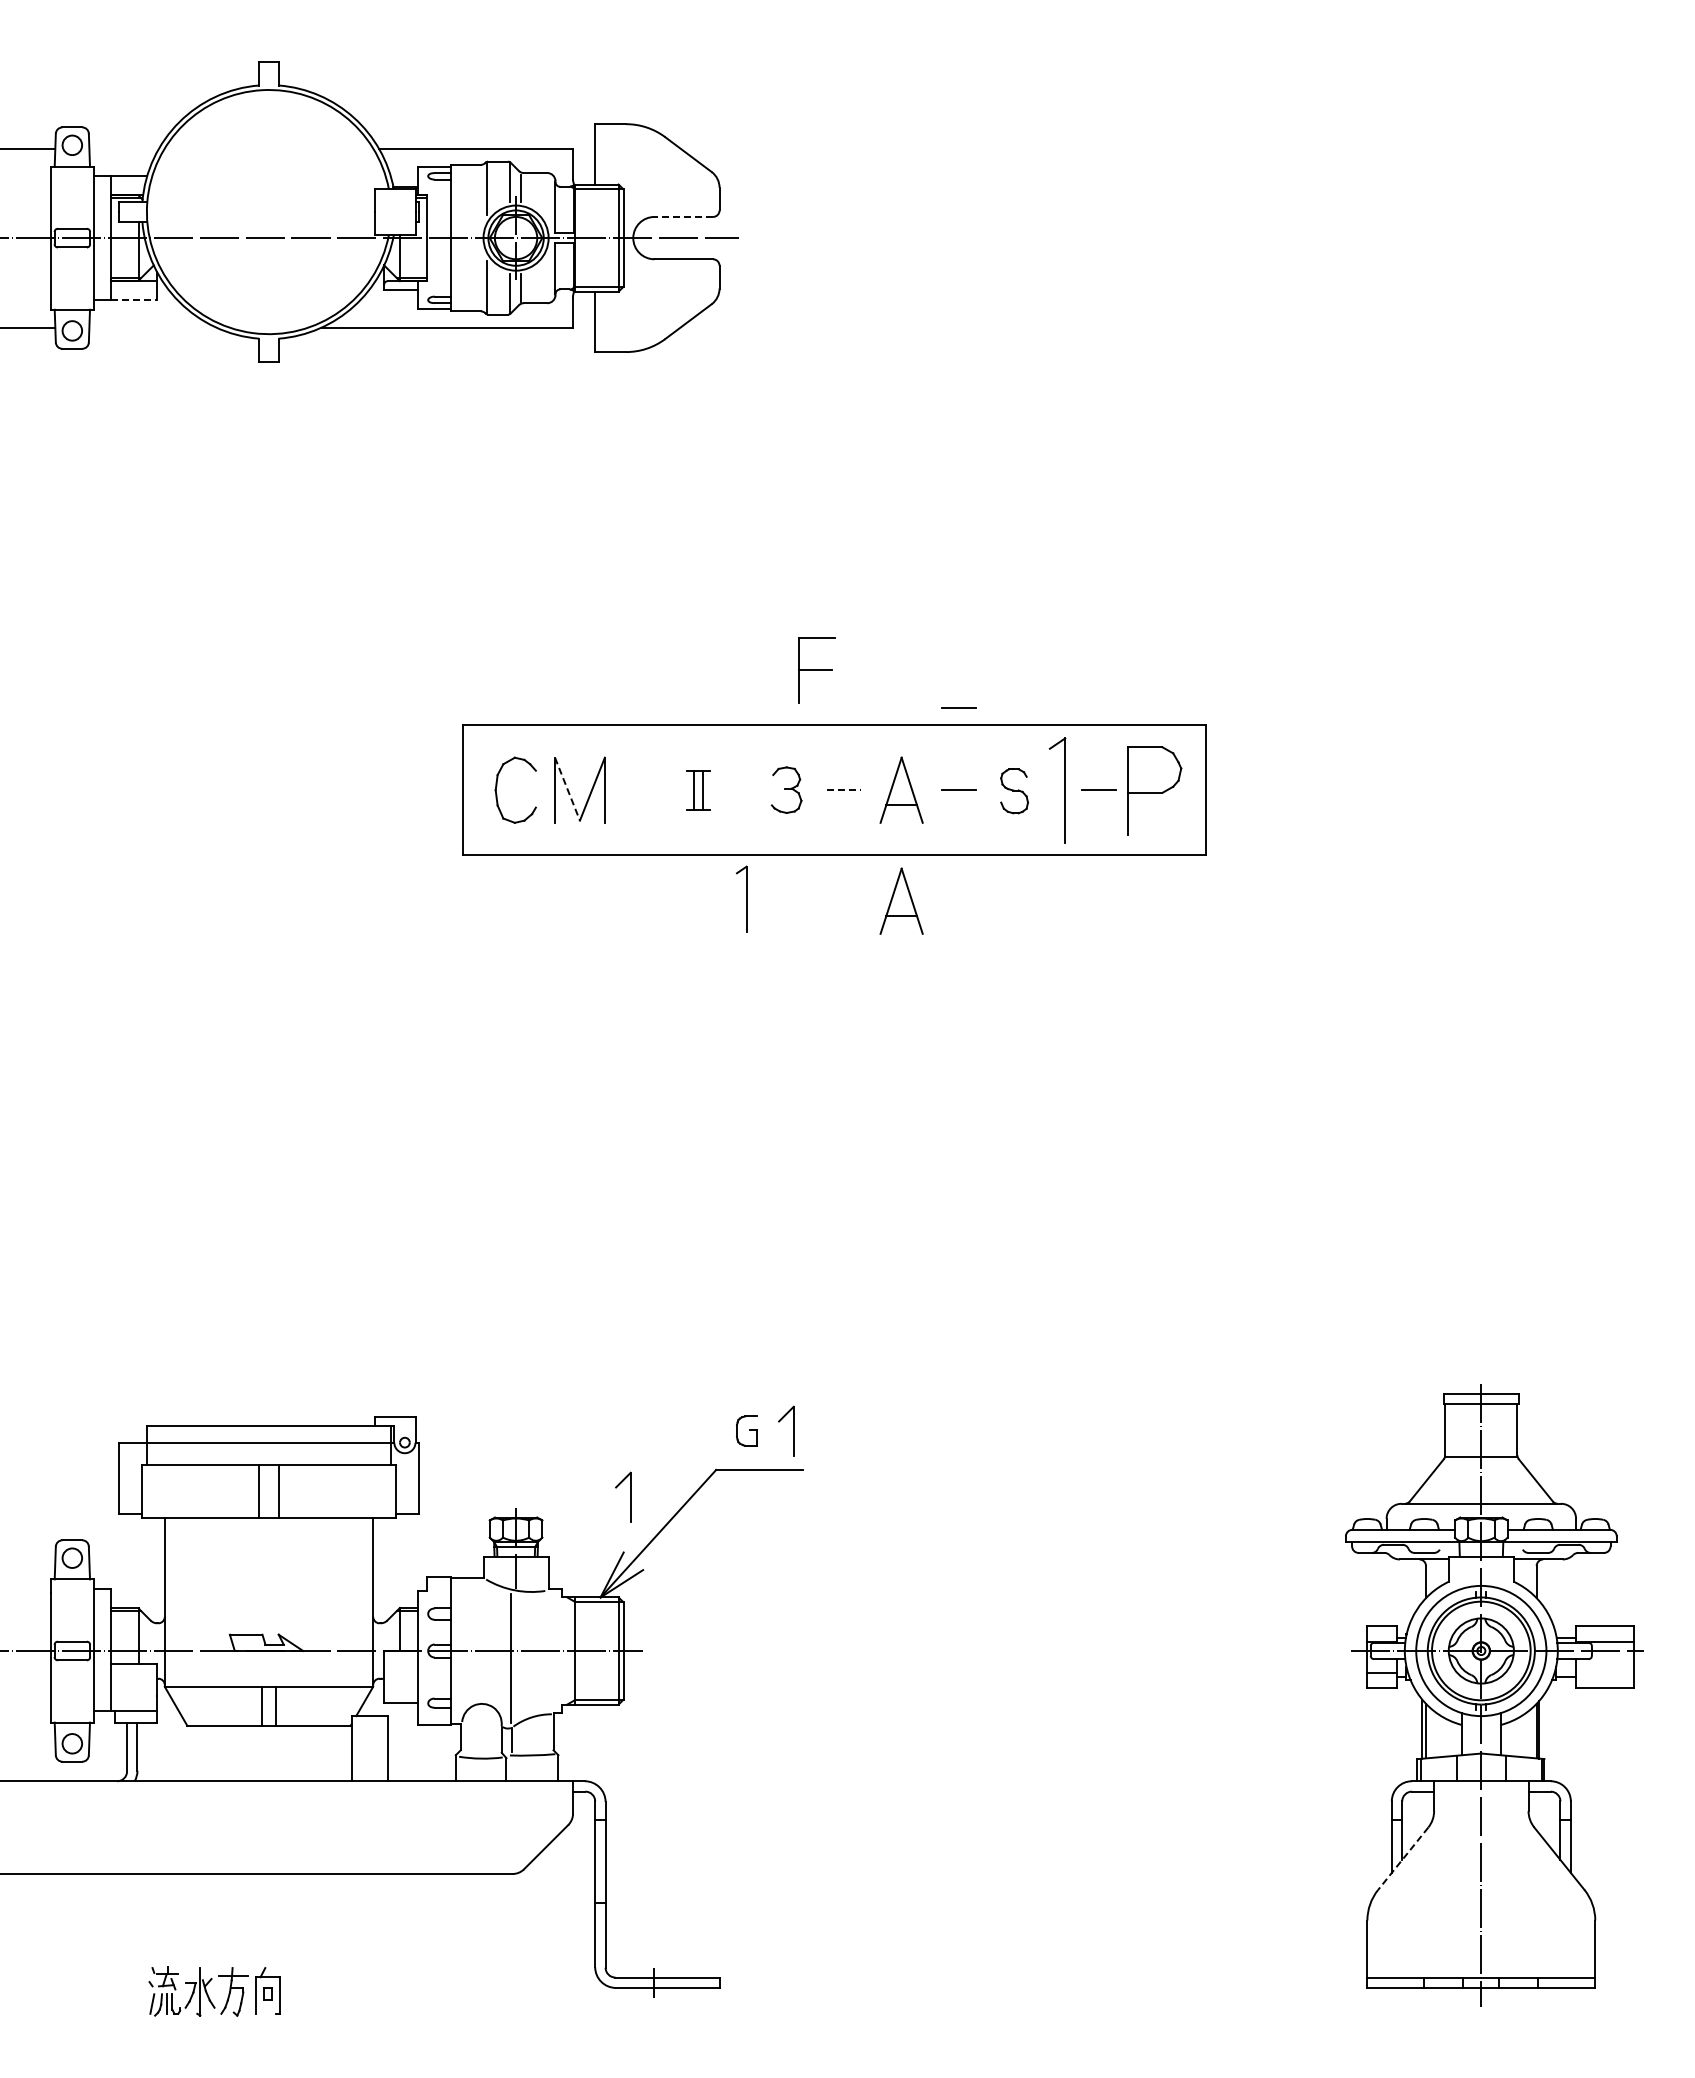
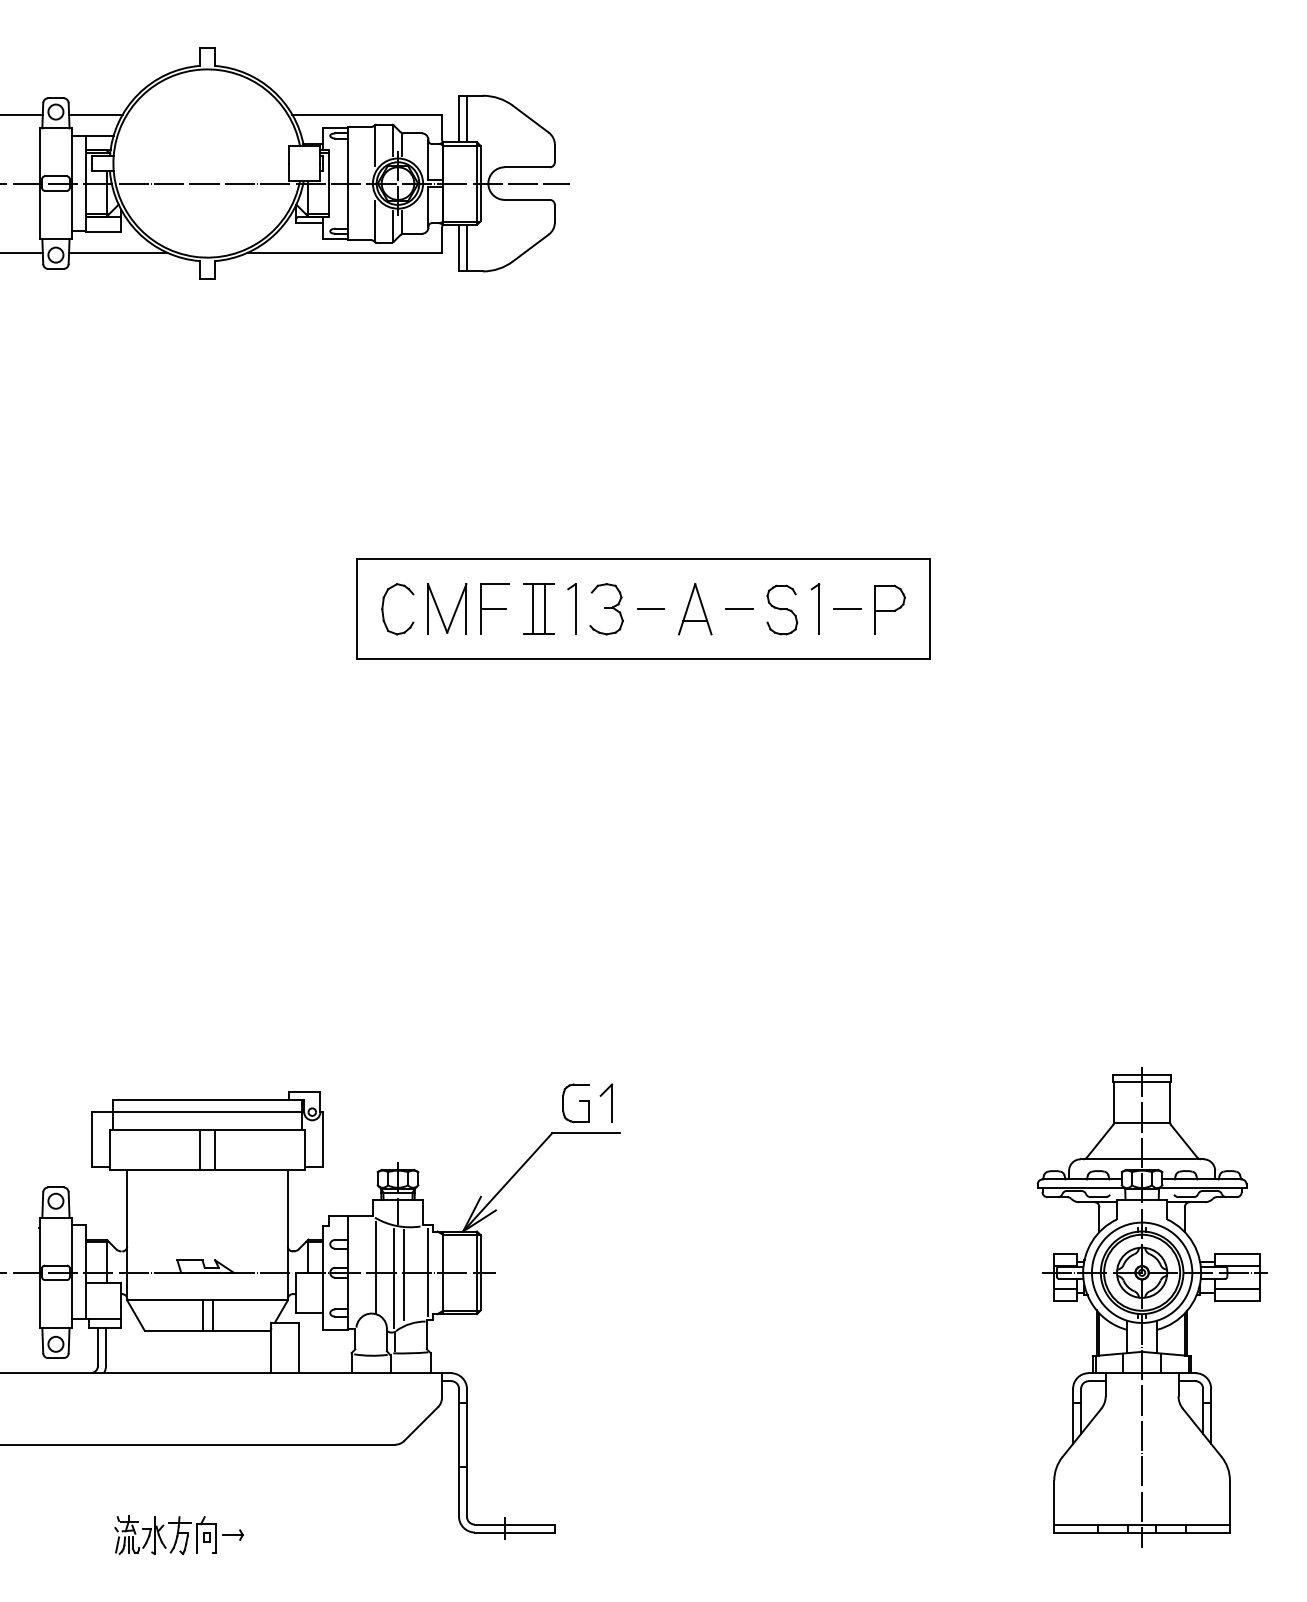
line: (124, 148) -> (96, 114), added
line: (605, 154) -> (466, 119), added
line: (683, 216) -> (527, 166), dashed -> solid
line: (134, 300) -> (103, 231), dashed -> solid
line: (605, 321) -> (466, 247), added
line: (152, 327) -> (117, 252), added
part: (816, 670) -> (494, 609), moved
line: (958, 707) -> (739, 545), removed
line: (567, 789) -> (437, 608), dashed -> solid
part: (786, 789) -> (606, 608), size x1.43
part: (1057, 789) -> (815, 608), size x0.62
part: (698, 790) -> (538, 609), size x1.67
line: (844, 790) -> (651, 609), dashed -> solid
part: (1014, 790) -> (782, 609), size x1.43
part: (1154, 791) -> (890, 610), size x0.71
part: (741, 898) -> (571, 608), moved
part: (901, 900) -> (695, 694), removed
part: (746, 1430) -> (575, 1102), size x1.67
part: (630, 1496) -> (486, 1153), removed
line: (488, 1643) -> (376, 1267), added
line: (555, 1650) -> (428, 1272), added
line: (523, 1653) -> (403, 1274), added
line: (1604, 1672) -> (1237, 1289), added
line: (1402, 1859) -> (1081, 1433), dashed -> solid
part: (301, 1991) -> (232, 1535), added

